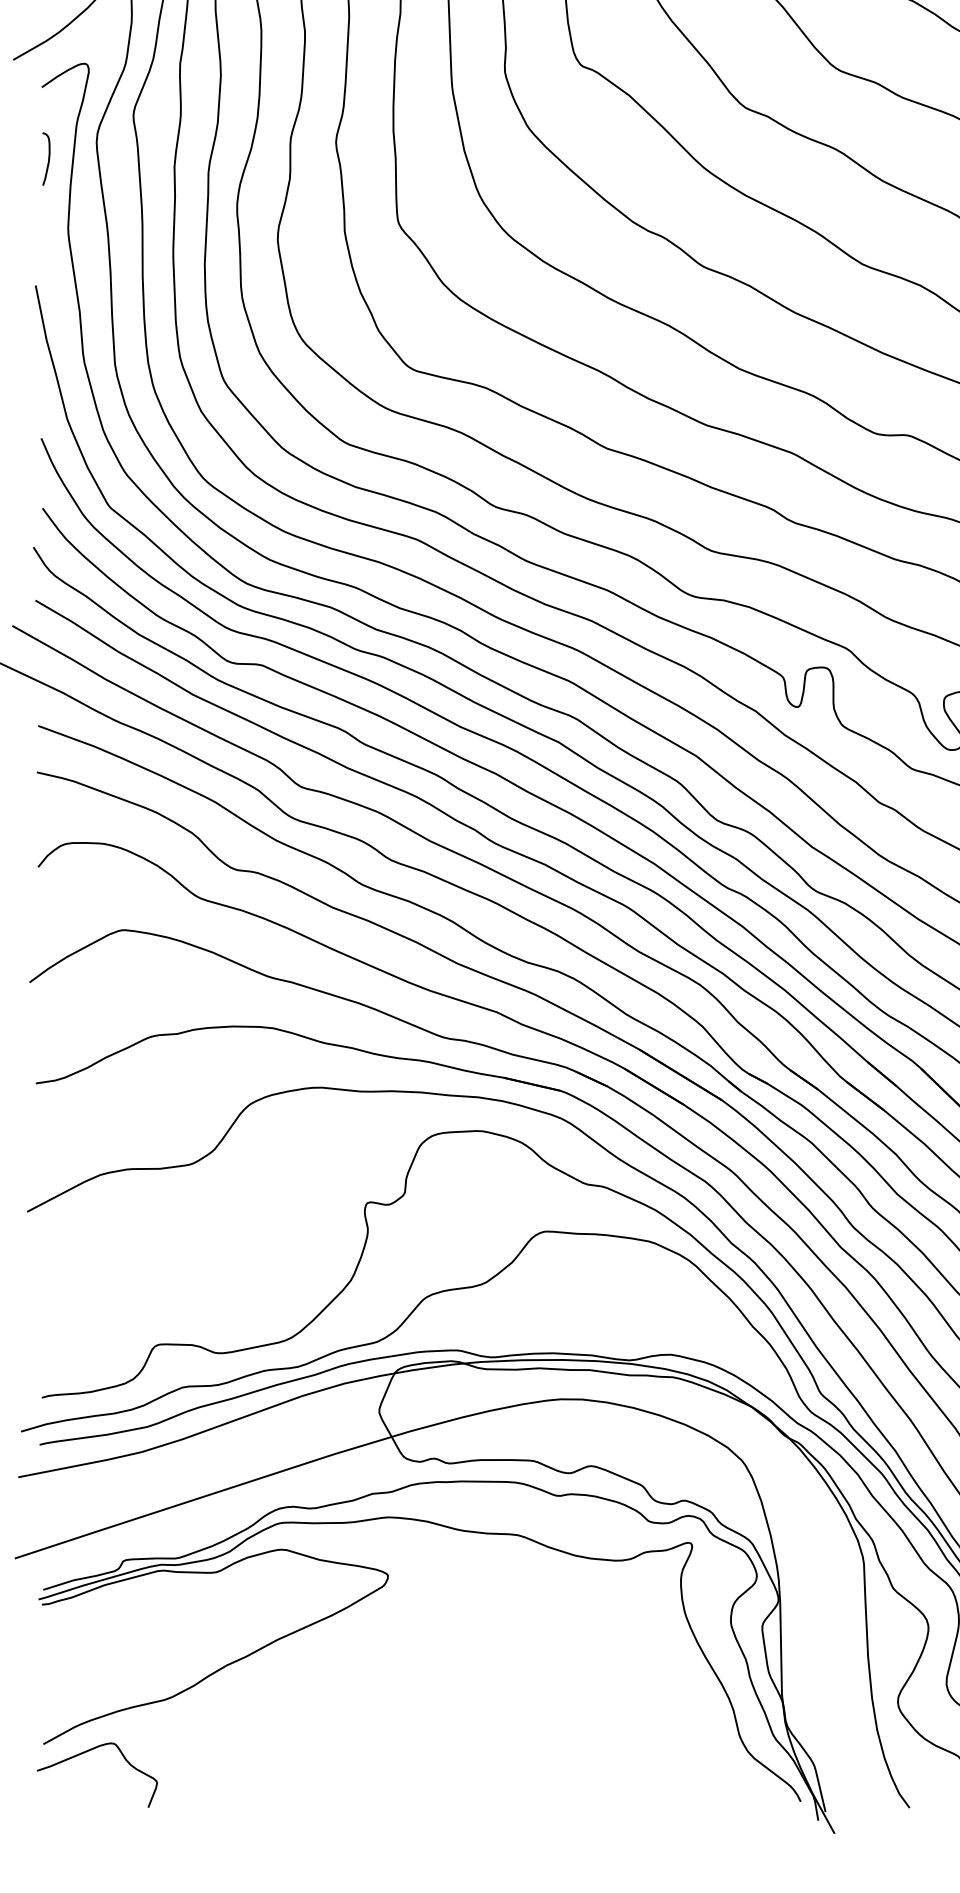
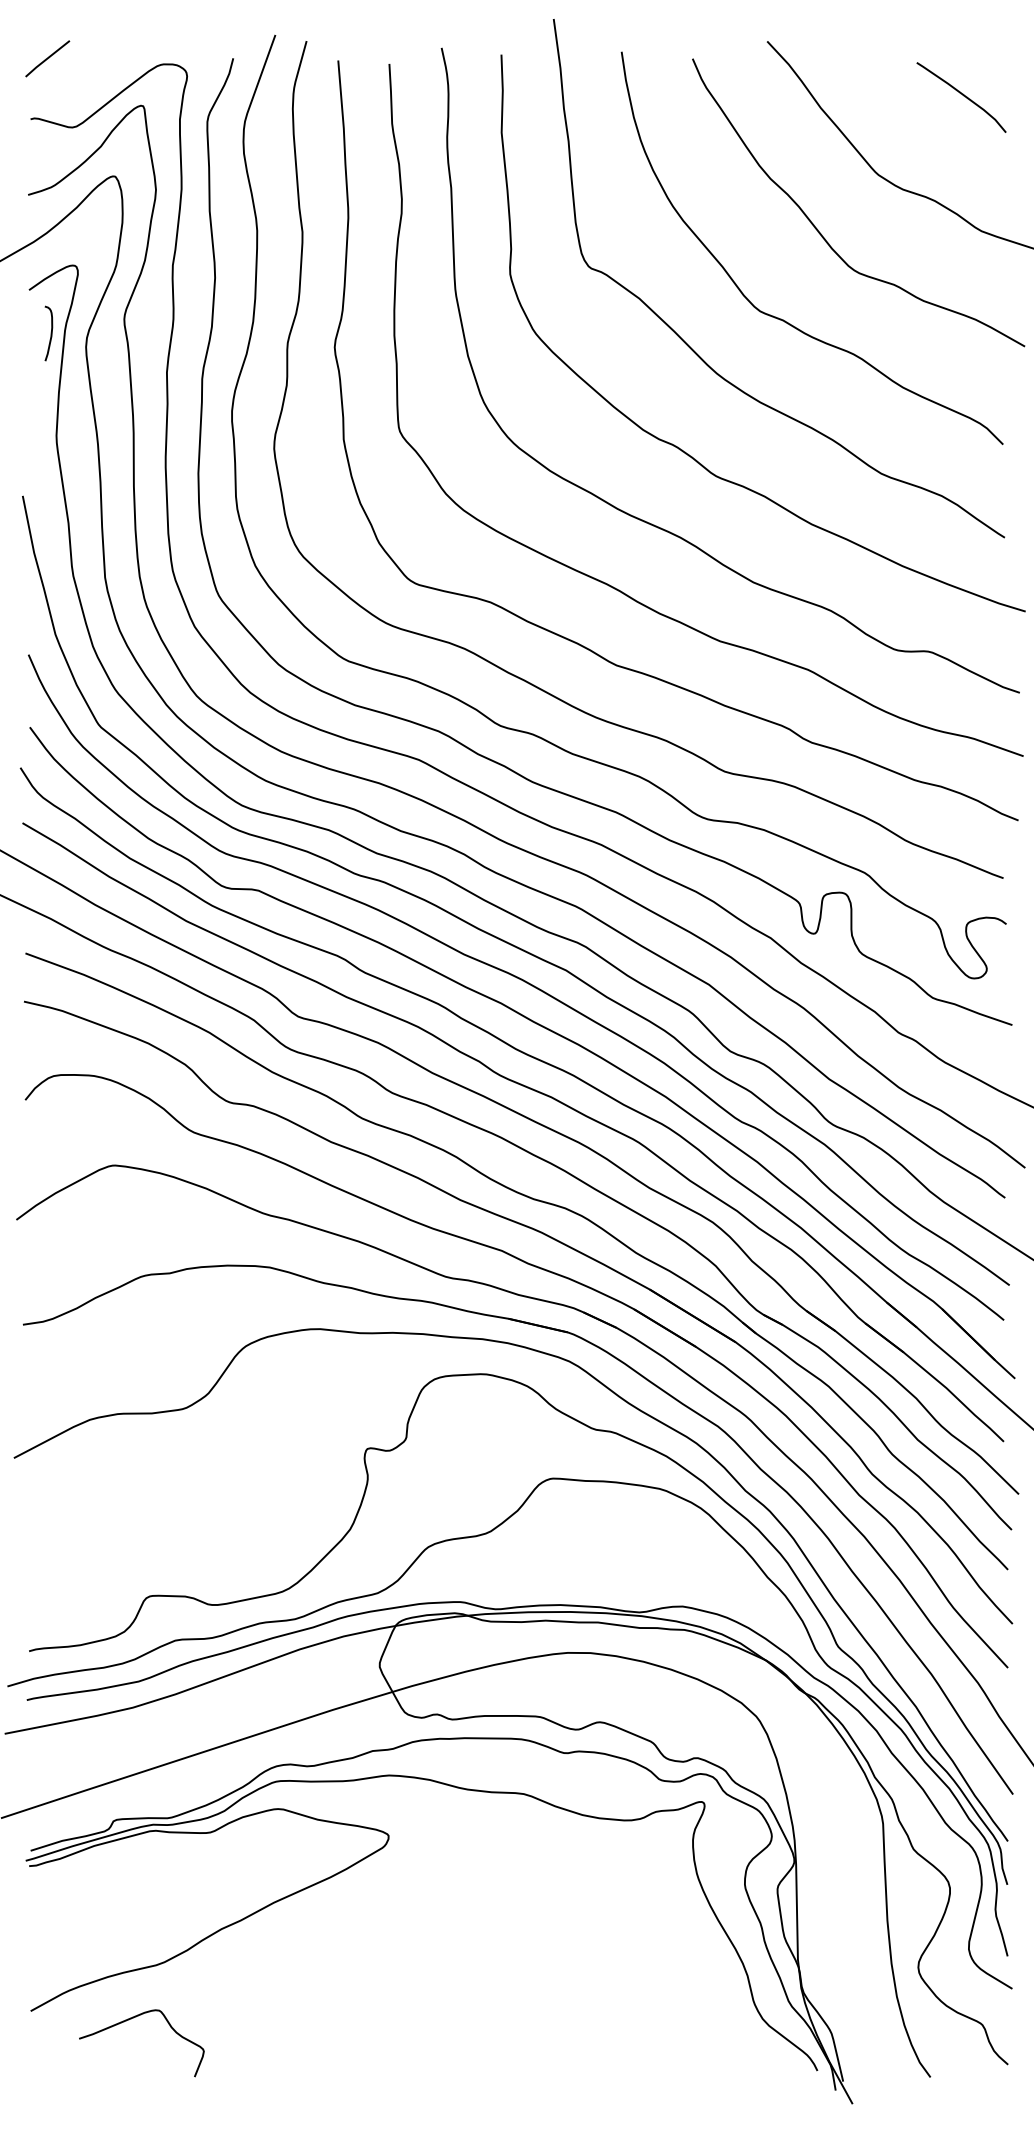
curve: (47, 159) -> (50, 333), moved
curve: (87, 1752) -> (131, 2019), moved

